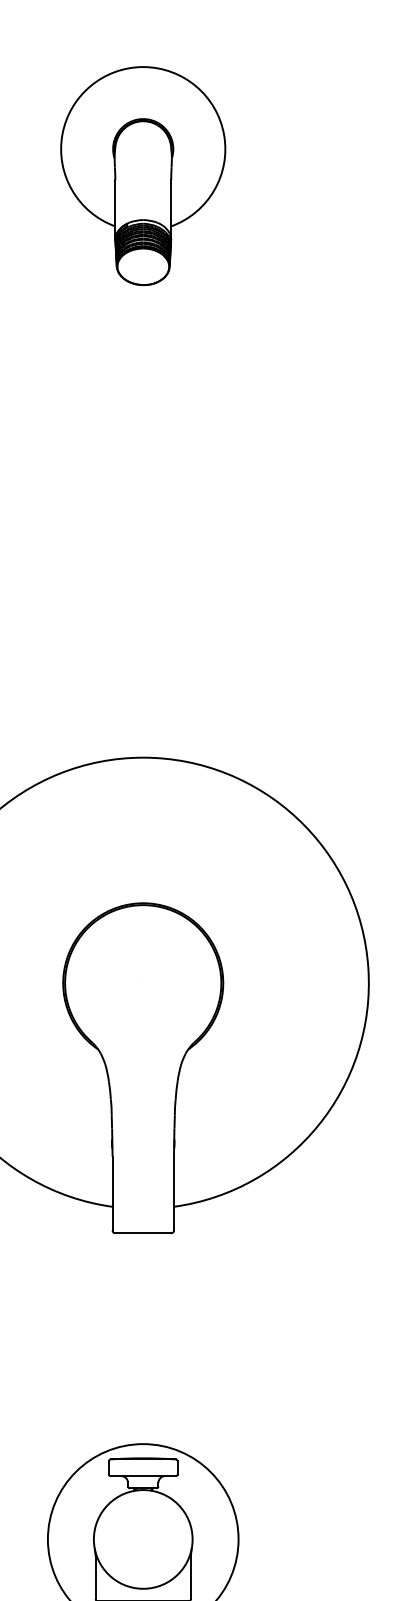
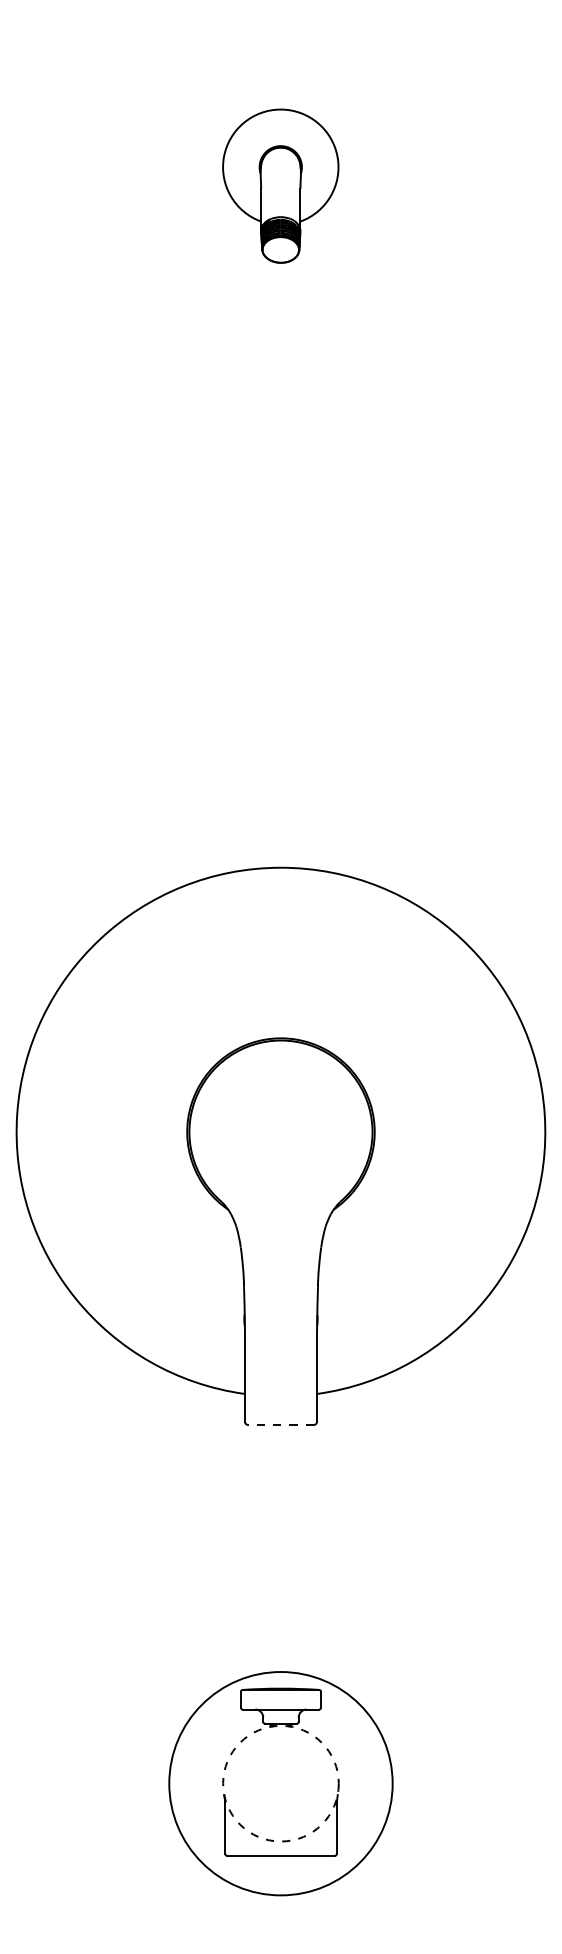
part: (142, 175) -> (280, 185), size x0.6
line: (143, 1233) -> (281, 1425), solid -> dashed
circle: (142, 1539) -> (280, 1783), solid -> dashed

